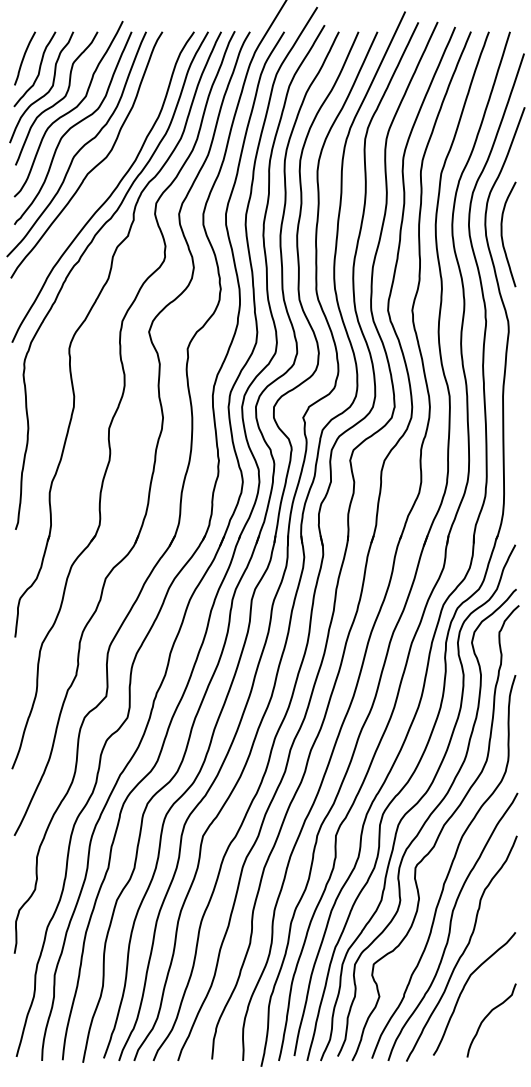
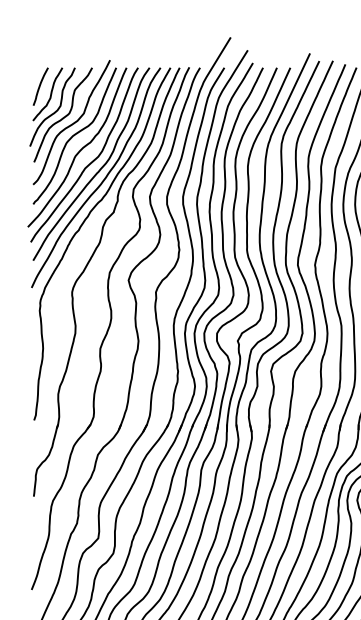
curve: (108, 174) -> (99, 168), added

